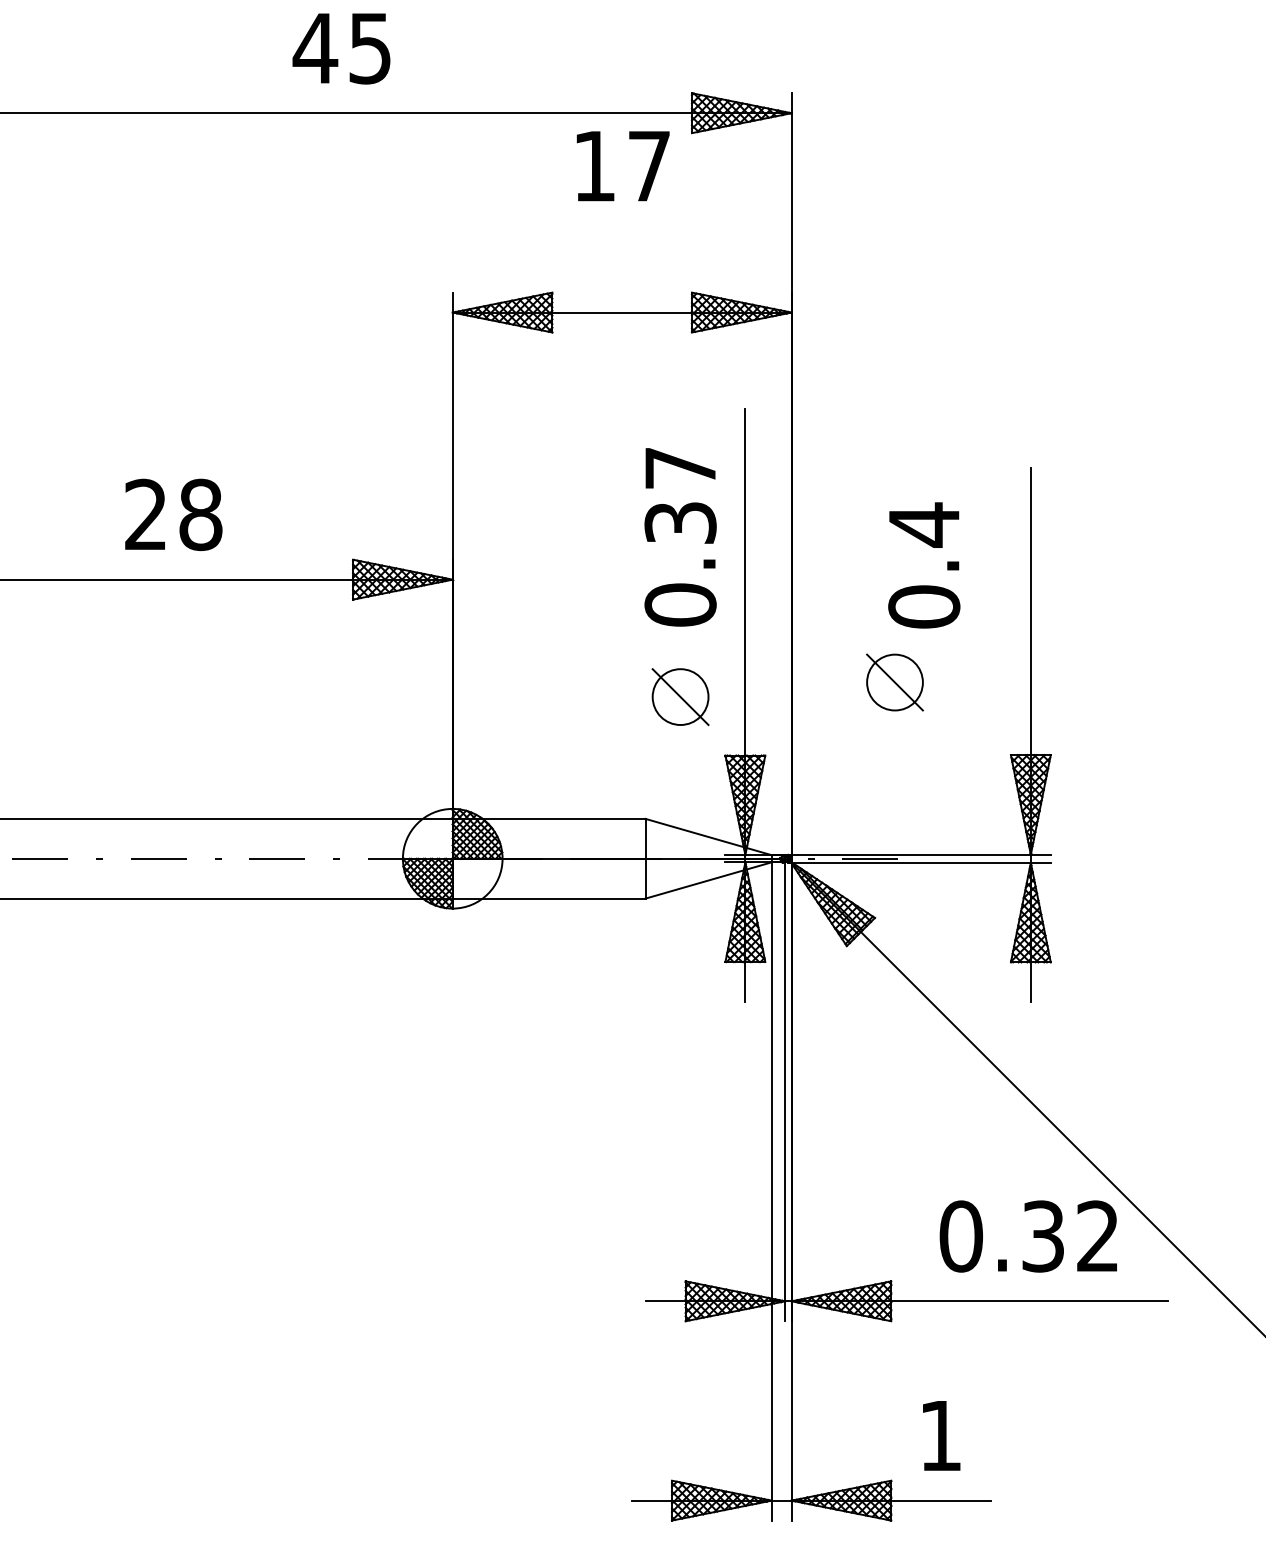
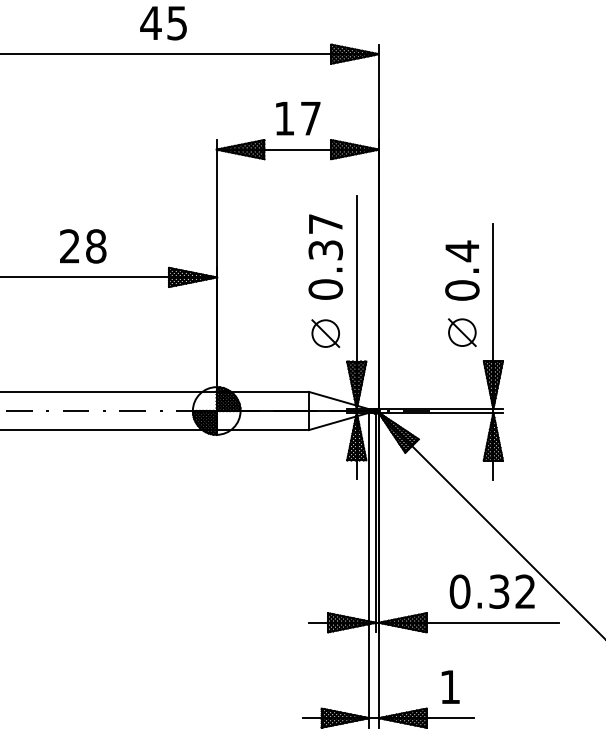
text: (623, 166) -> (298, 118), moved
text: (924, 565) -> (462, 270), moved
part: (895, 682) -> (462, 332), moved

